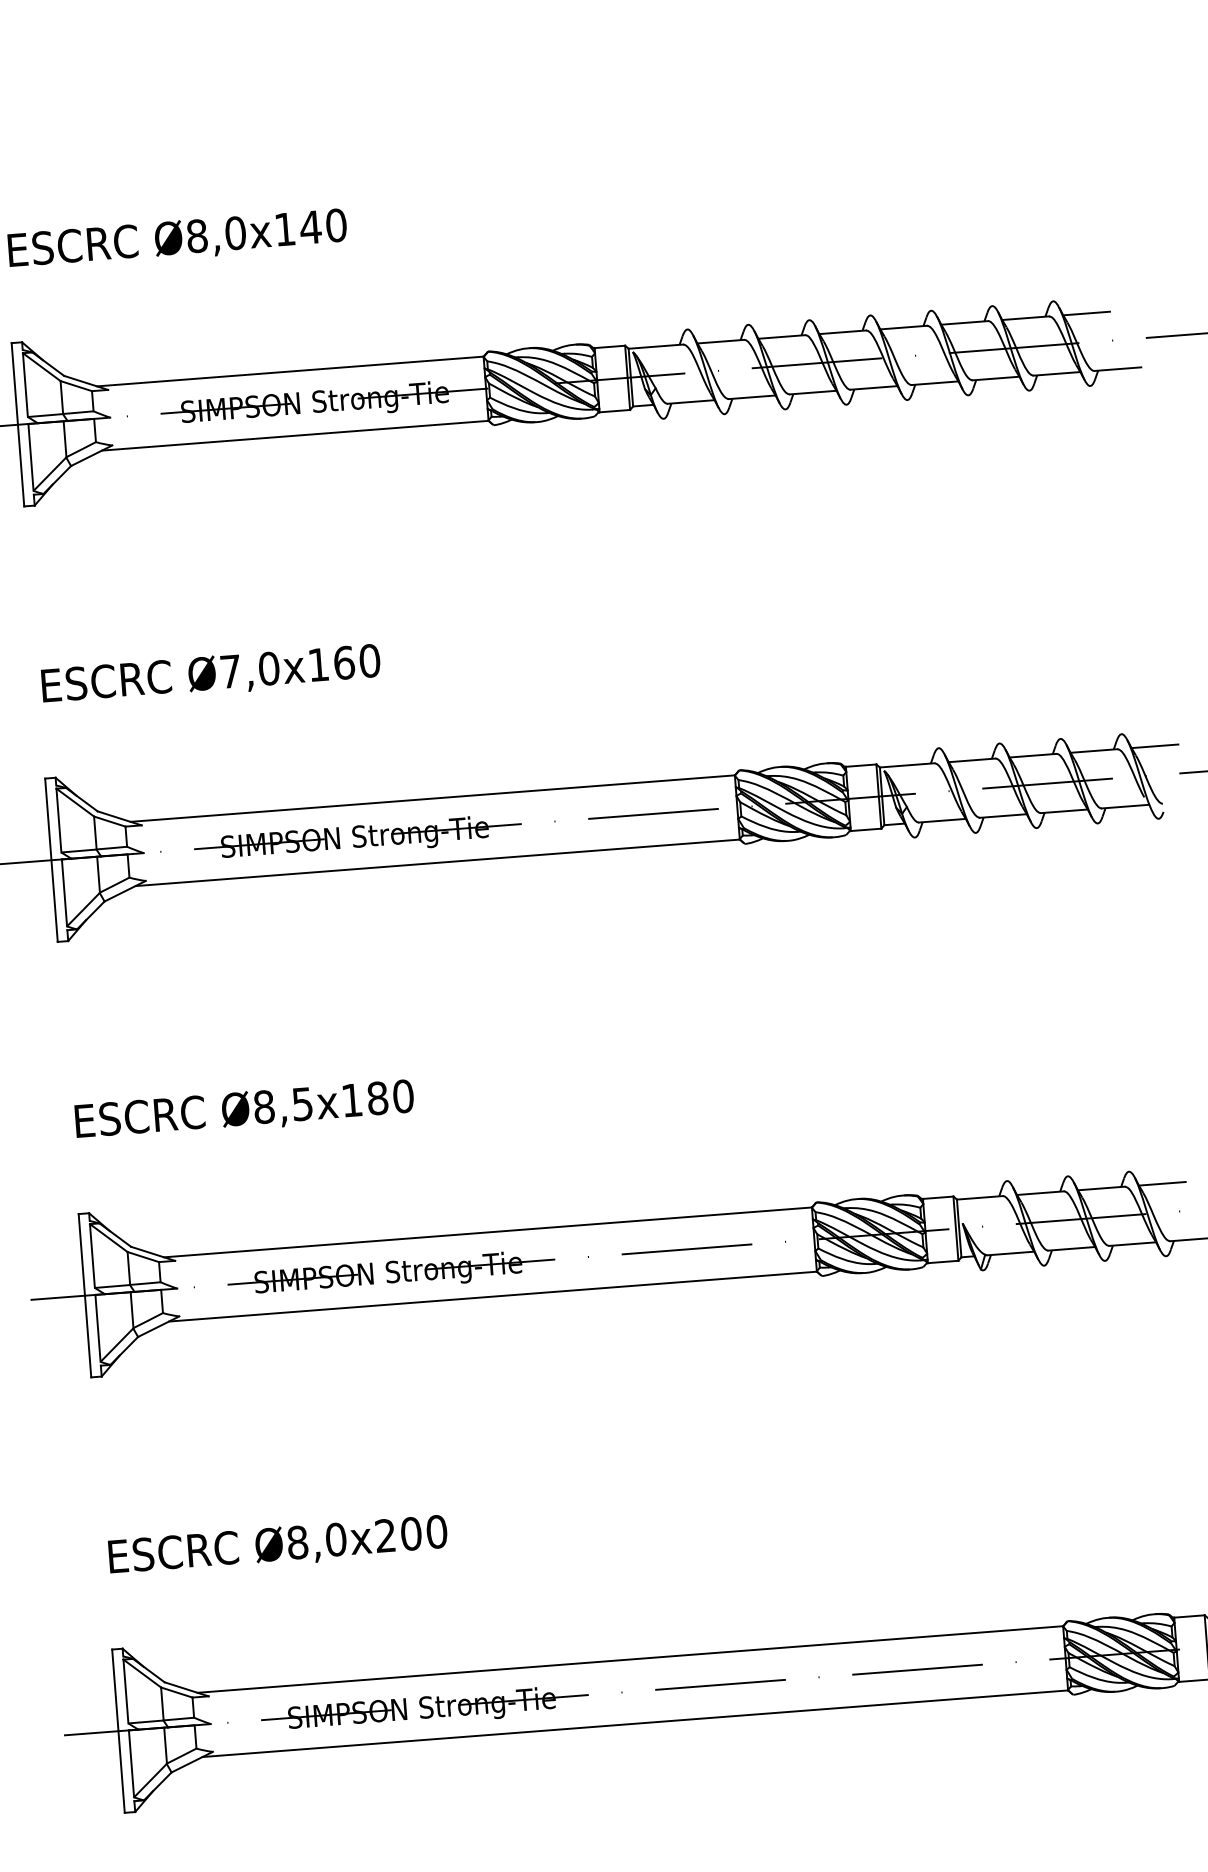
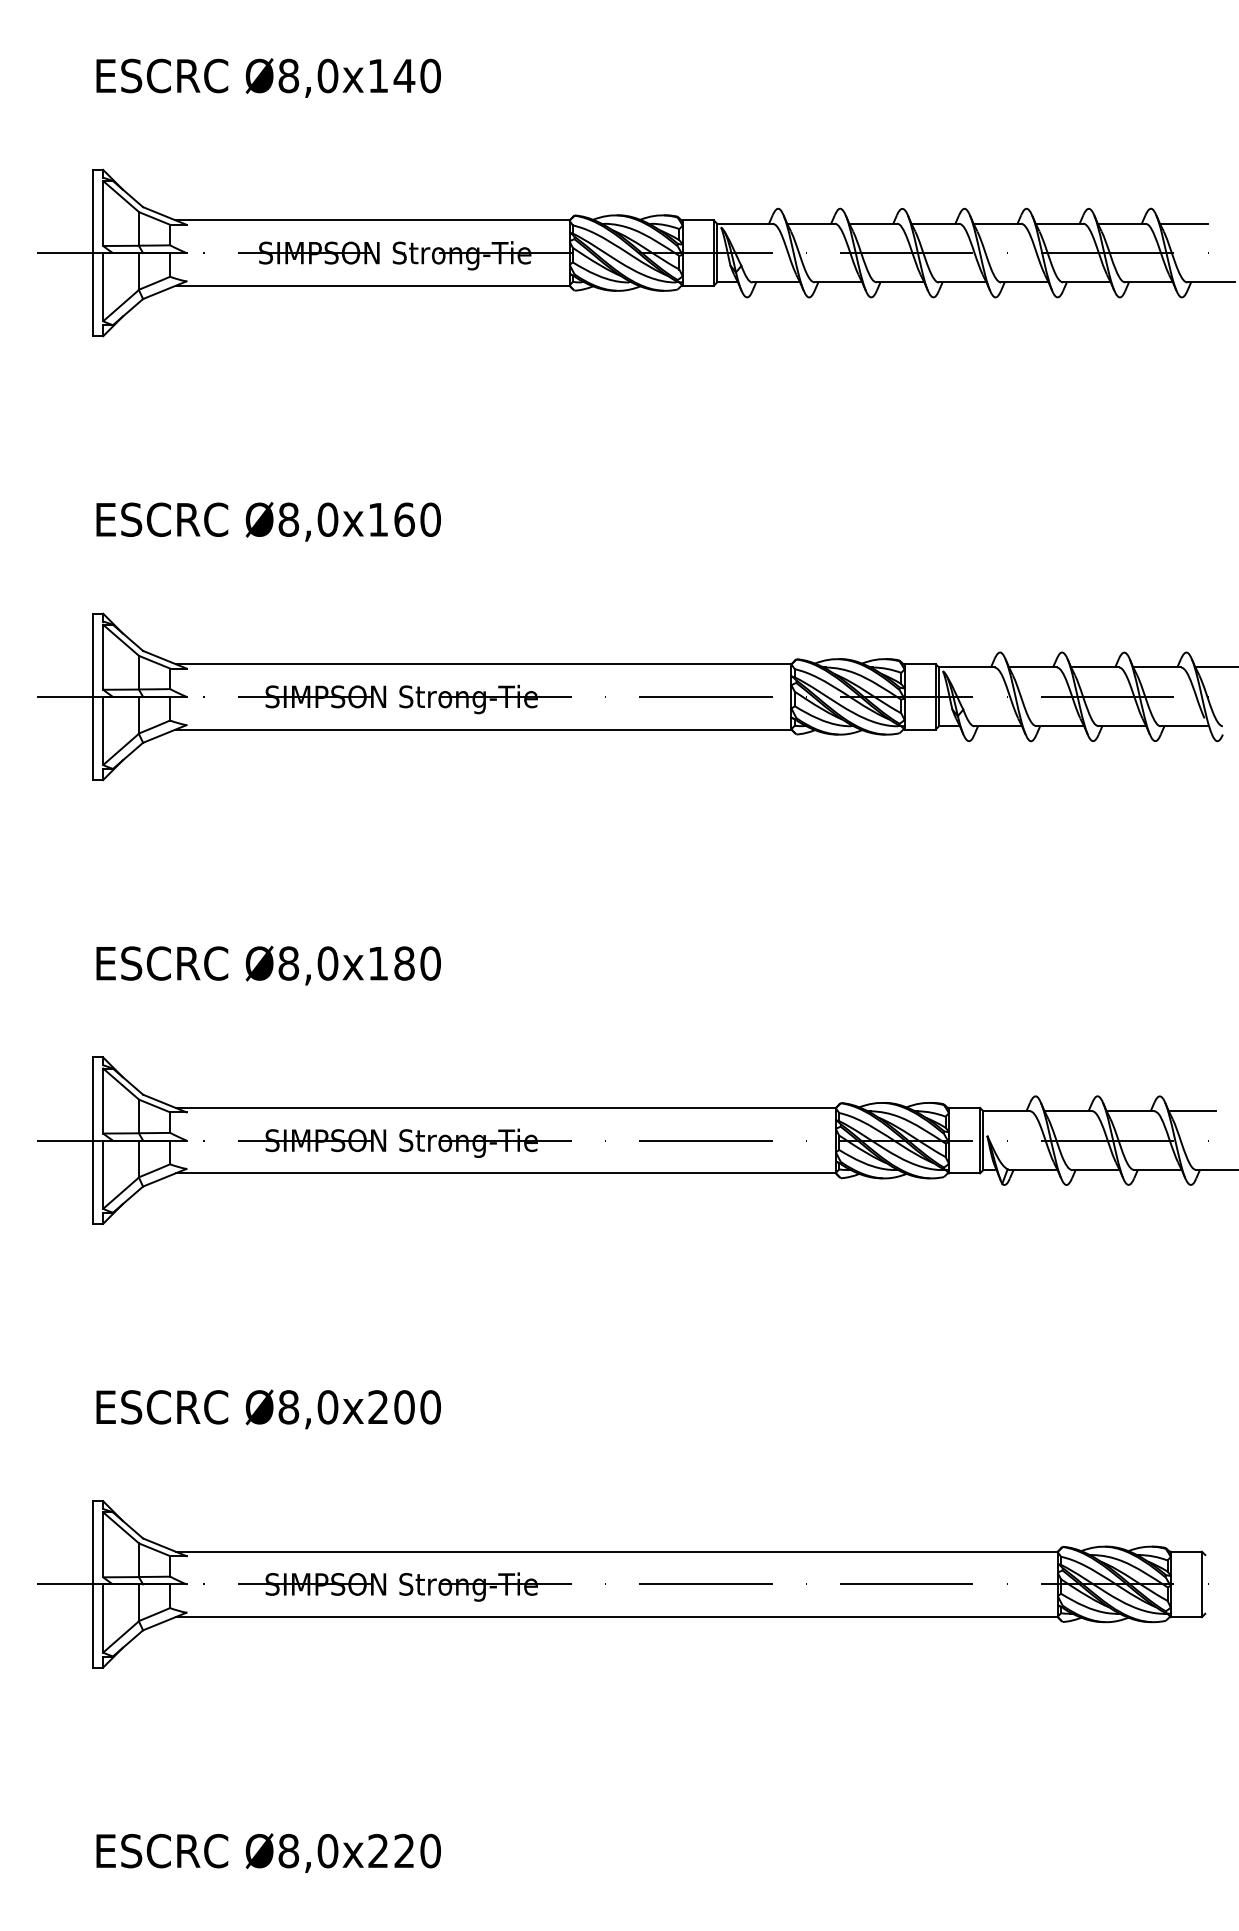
text: (230, 671) -> (288, 519), Ø7,0x160 -> Ø8,0x160
text: (302, 1104) -> (327, 963), Ø8,5x180 -> Ø8,0x180

